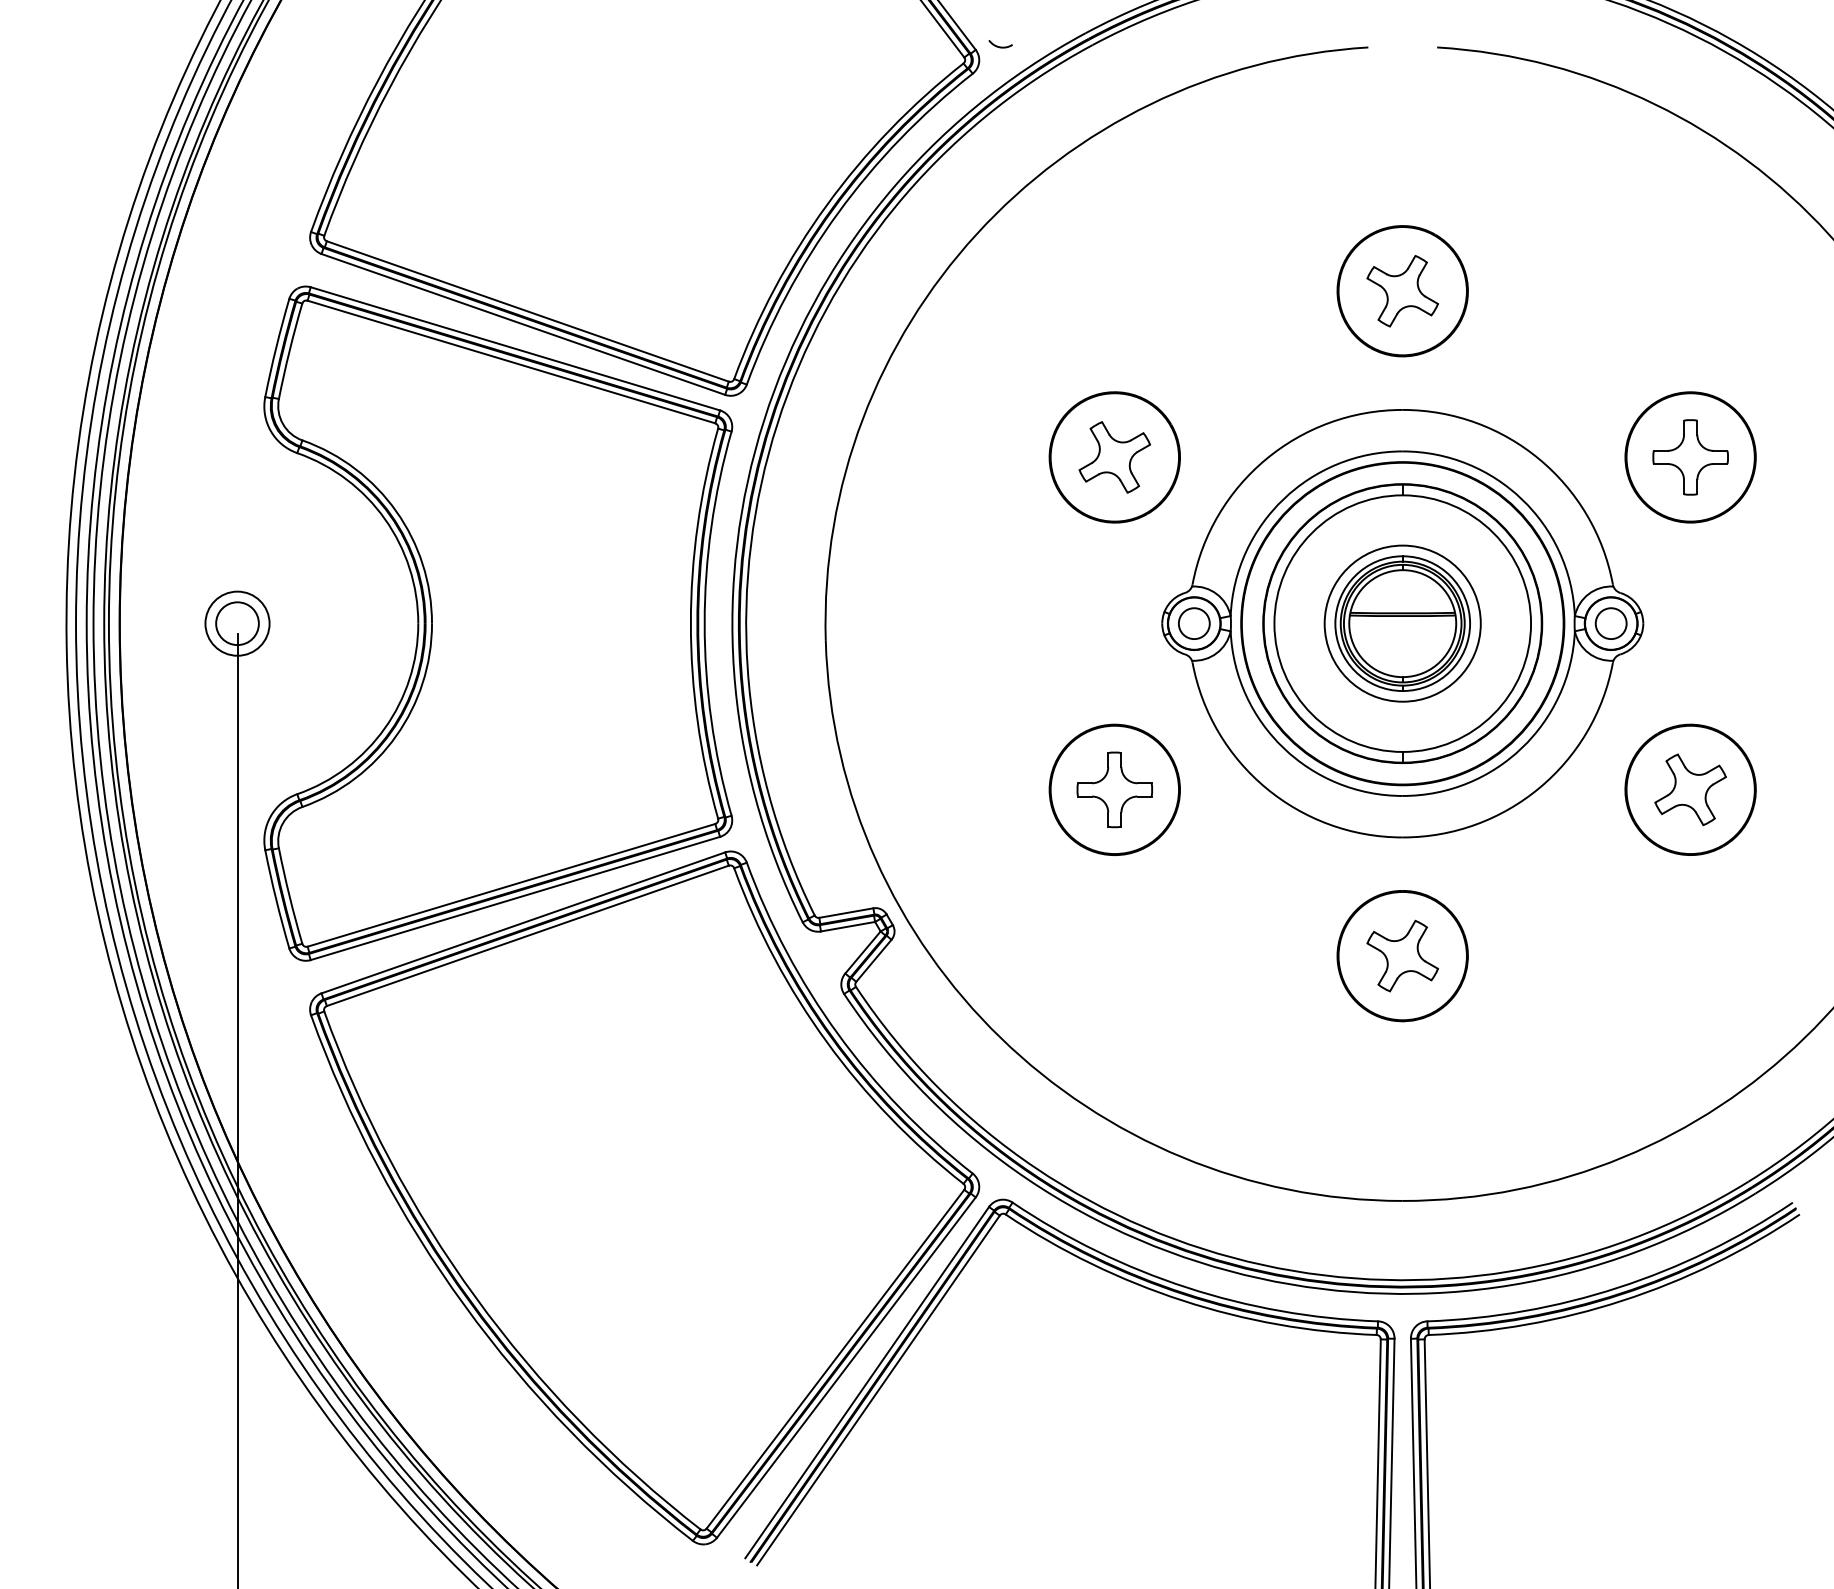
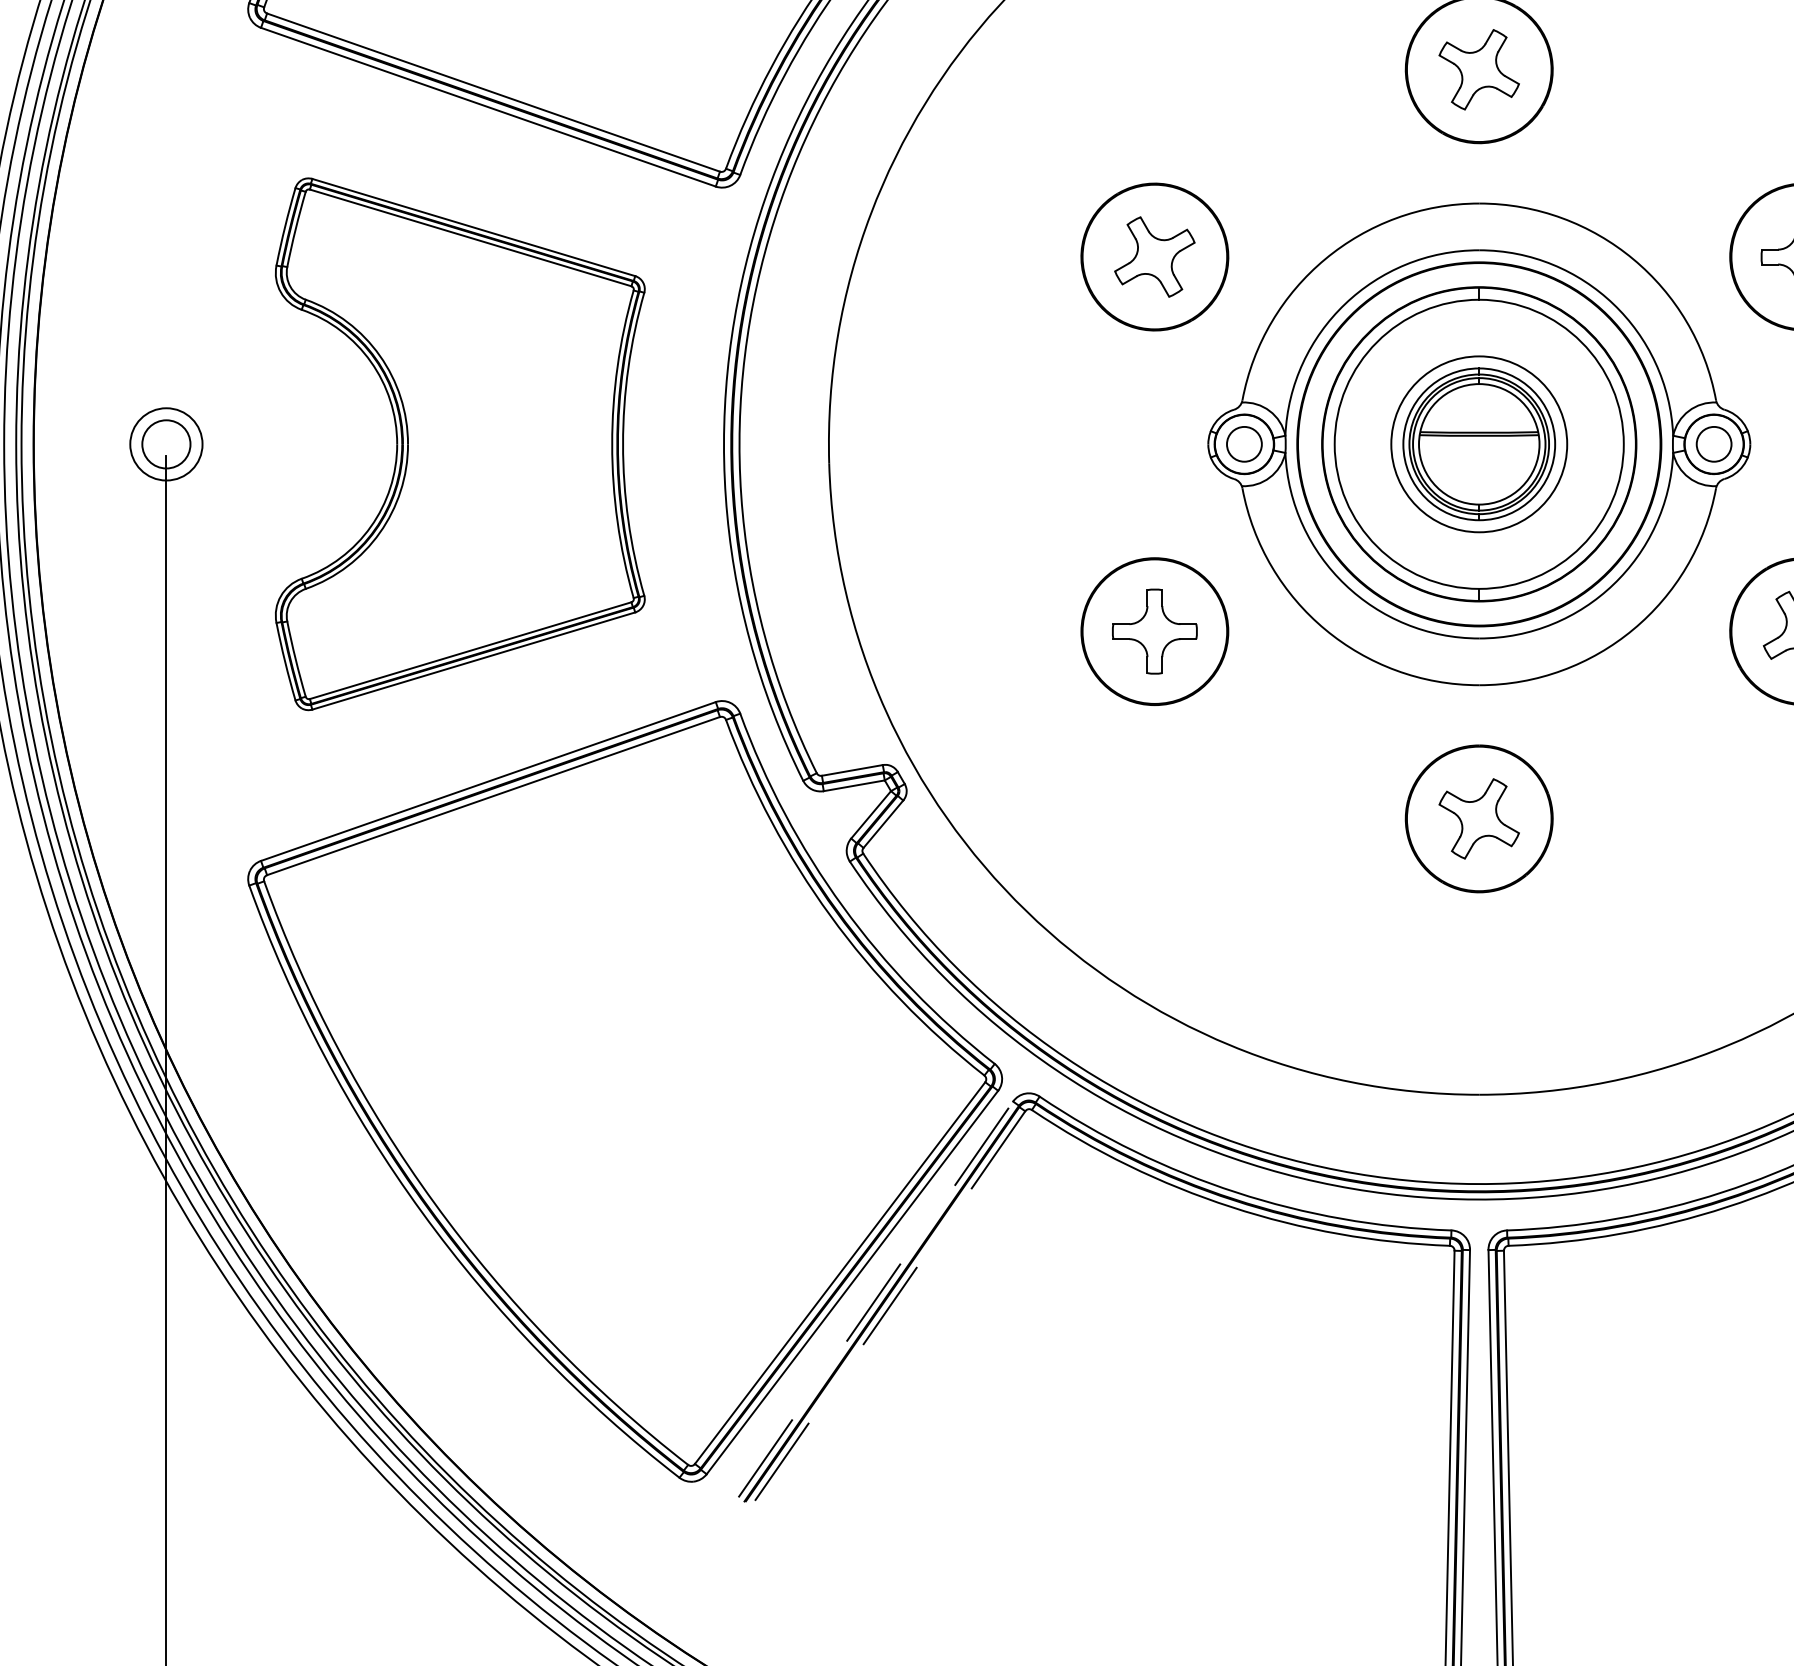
part: (498, 623) -> (460, 444), size x0.7
line: (867, 1382) -> (876, 1299), solid -> dashed
line: (878, 1390) -> (888, 1308), solid -> dashed

